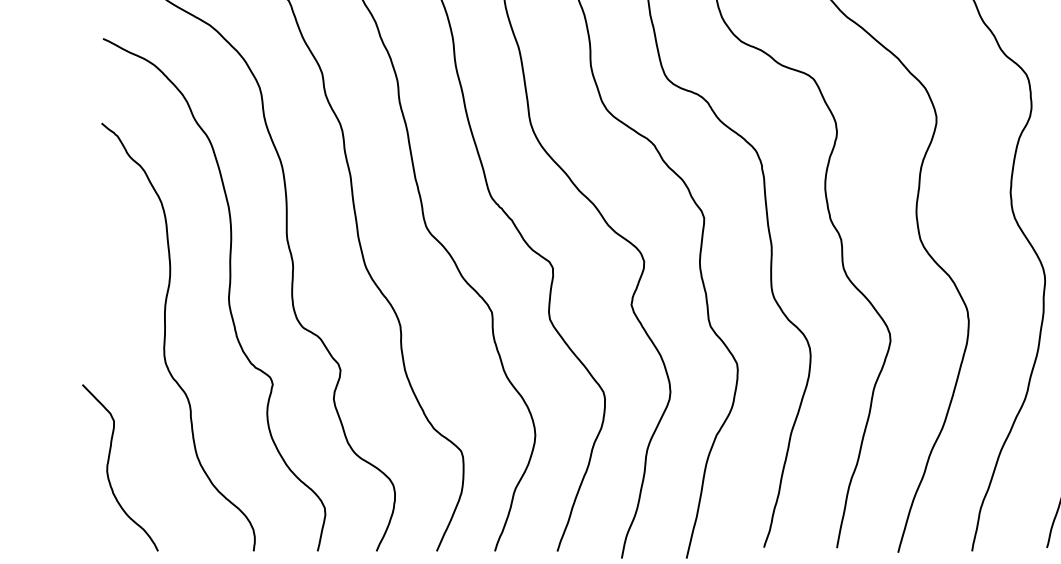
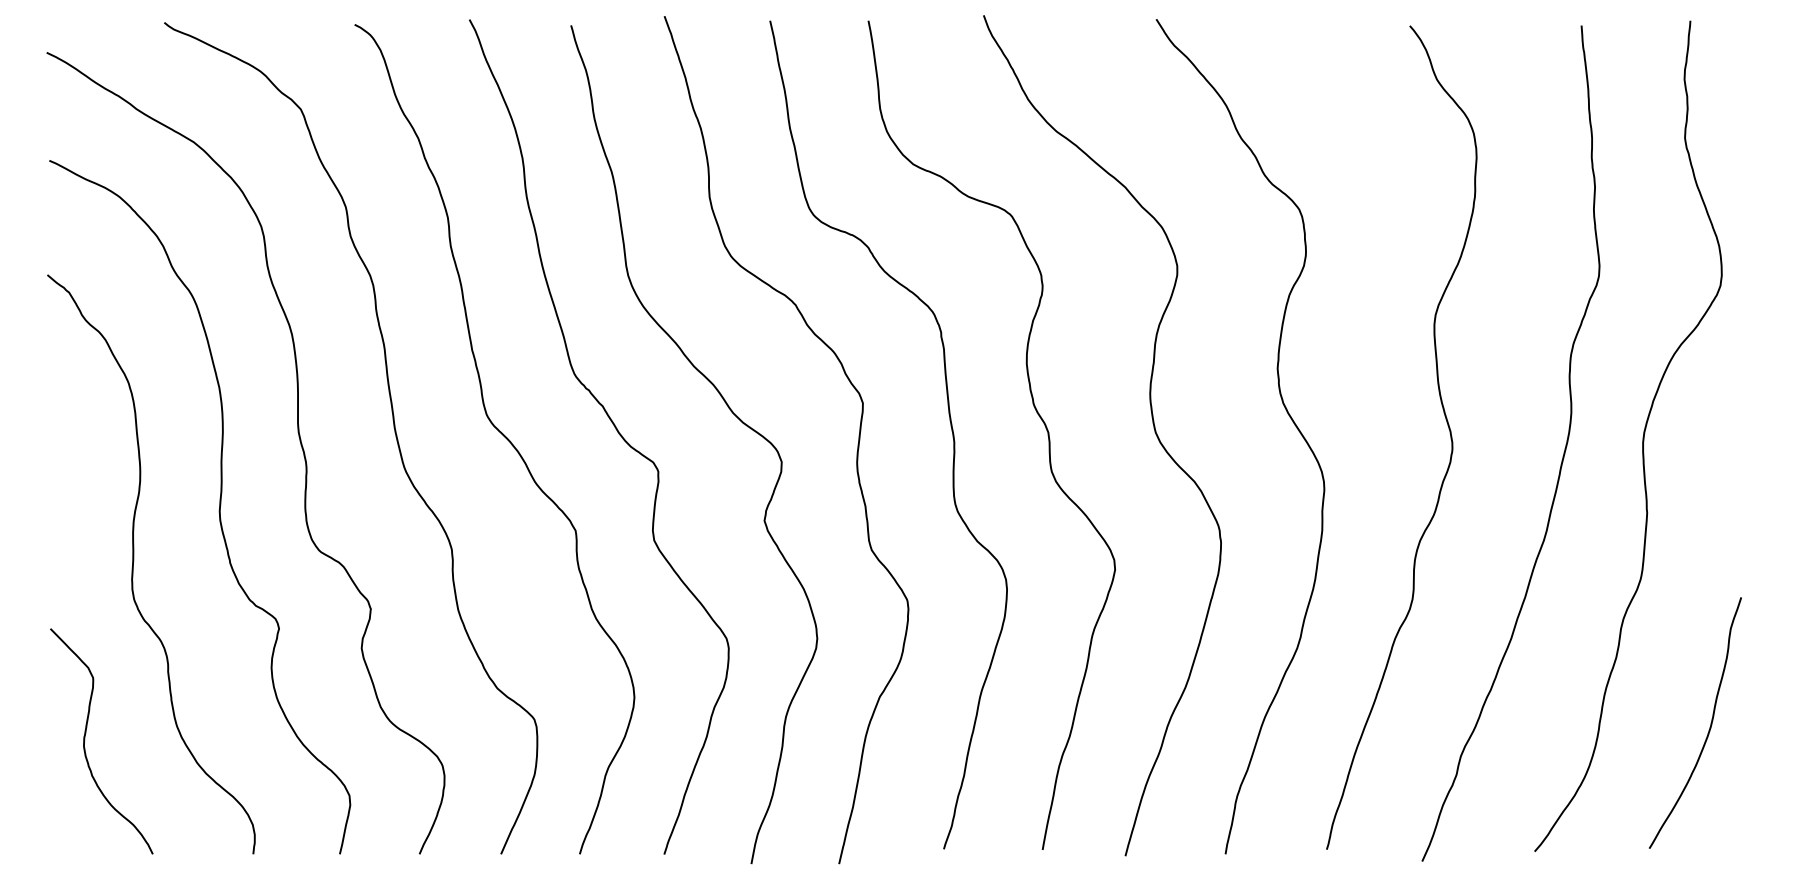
curve: (108, 467) -> (85, 740), moved

